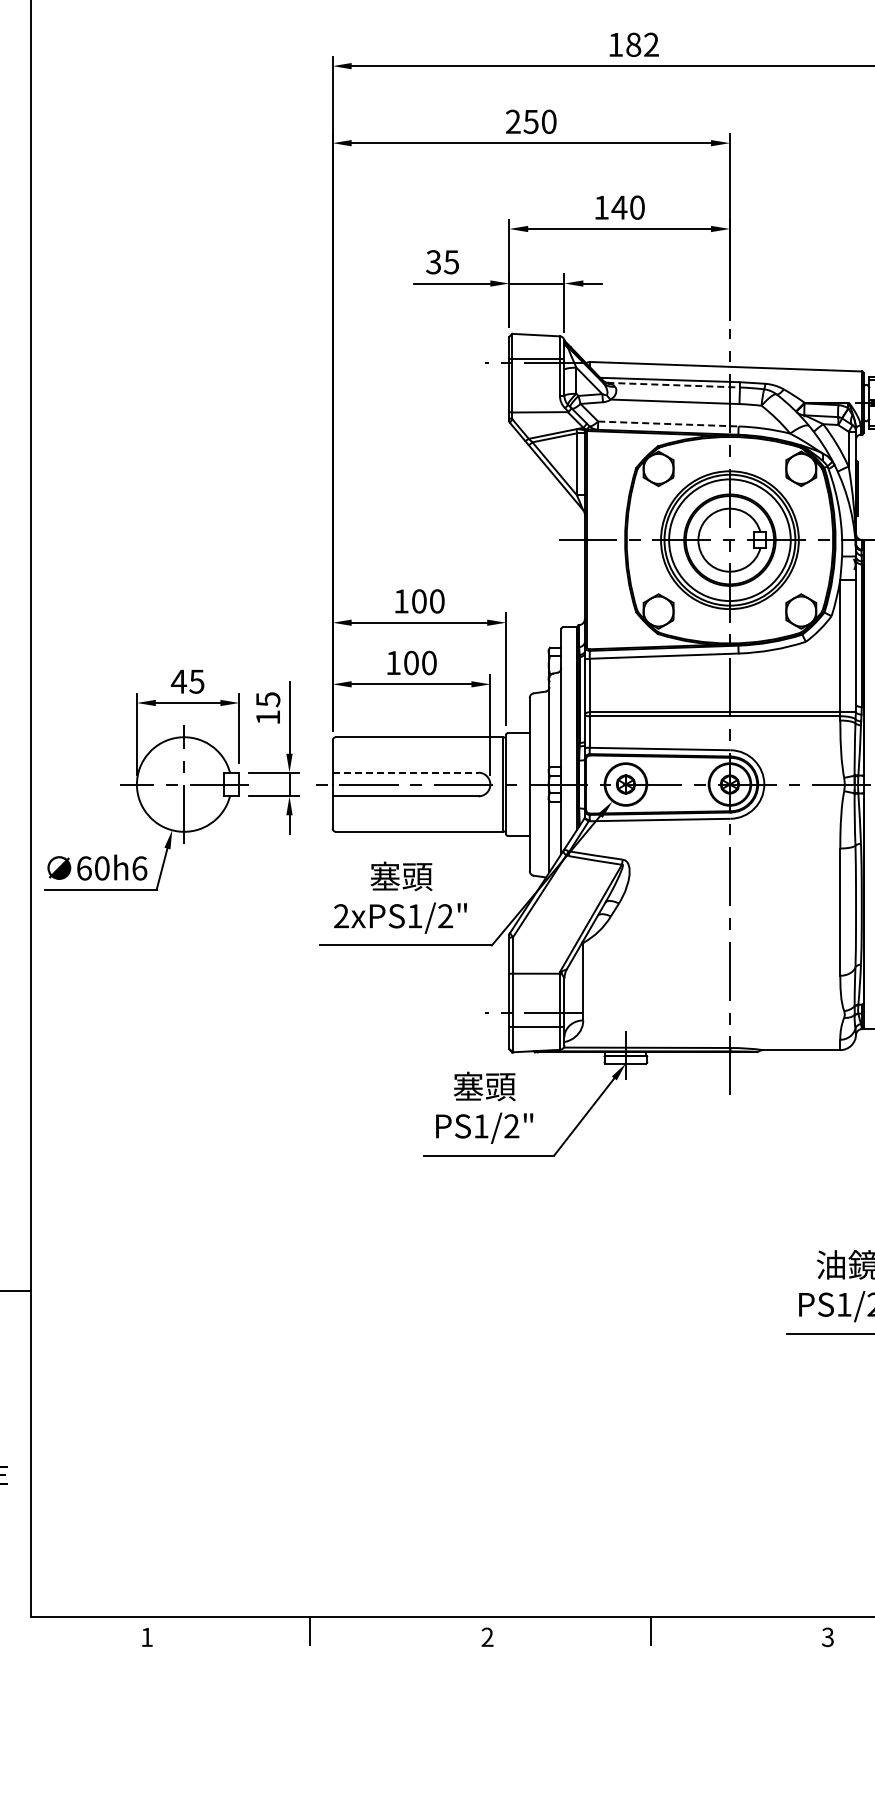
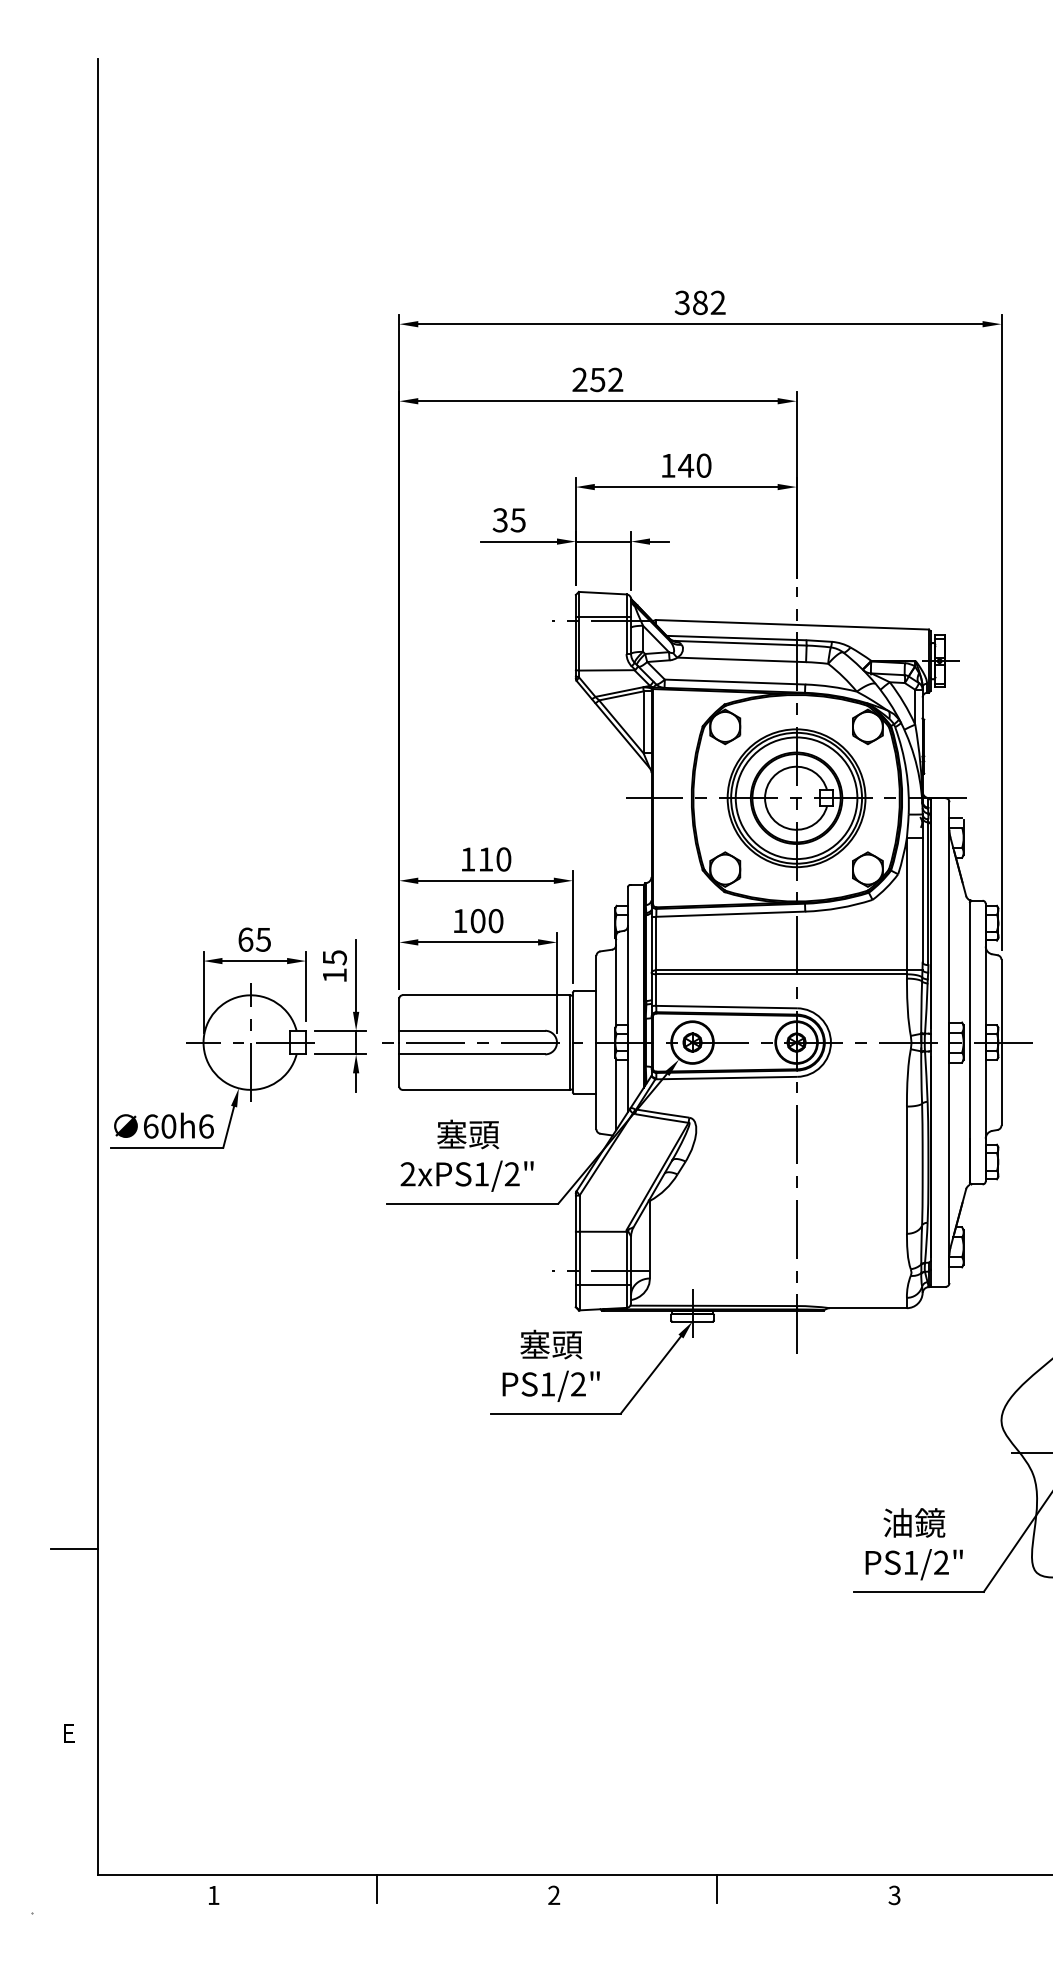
text: (614, 44) -> (681, 302), 182 -> 382
text: (548, 121) -> (615, 379), 250 -> 252
line: (673, 385) -> (740, 643), dashed -> solid
line: (668, 424) -> (735, 682), dashed -> solid
text: (418, 601) -> (485, 859), 100 -> 110
text: (178, 681) -> (245, 939), 45 -> 65
line: (405, 772) -> (472, 1030), dashed -> solid

